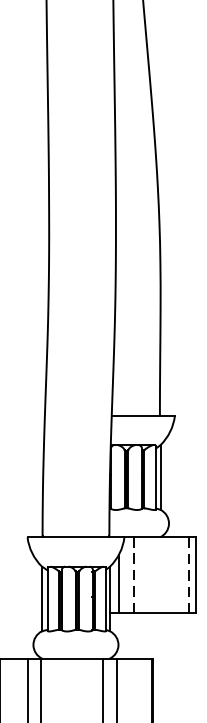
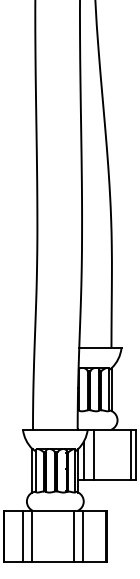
line: (134, 574) -> (94, 454), dashed -> solid
line: (188, 576) -> (130, 455), dashed -> solid

